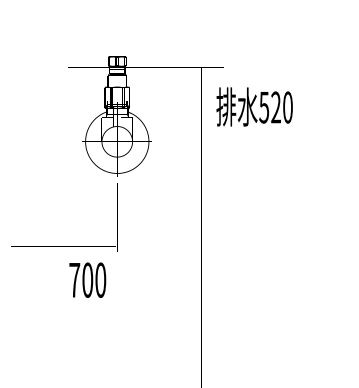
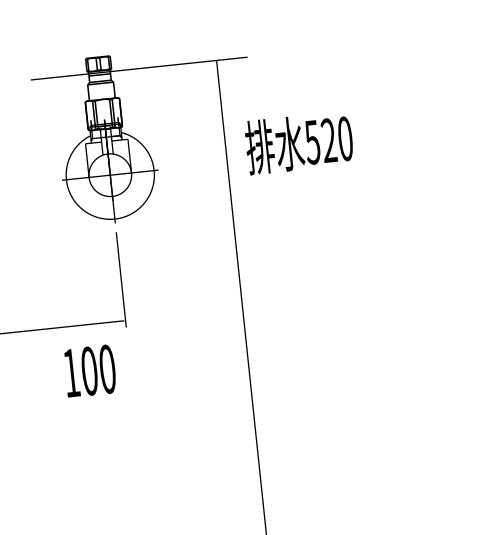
text: (254, 106) -> (298, 142), moved
text: (74, 280) -> (71, 373), 700 -> 100

